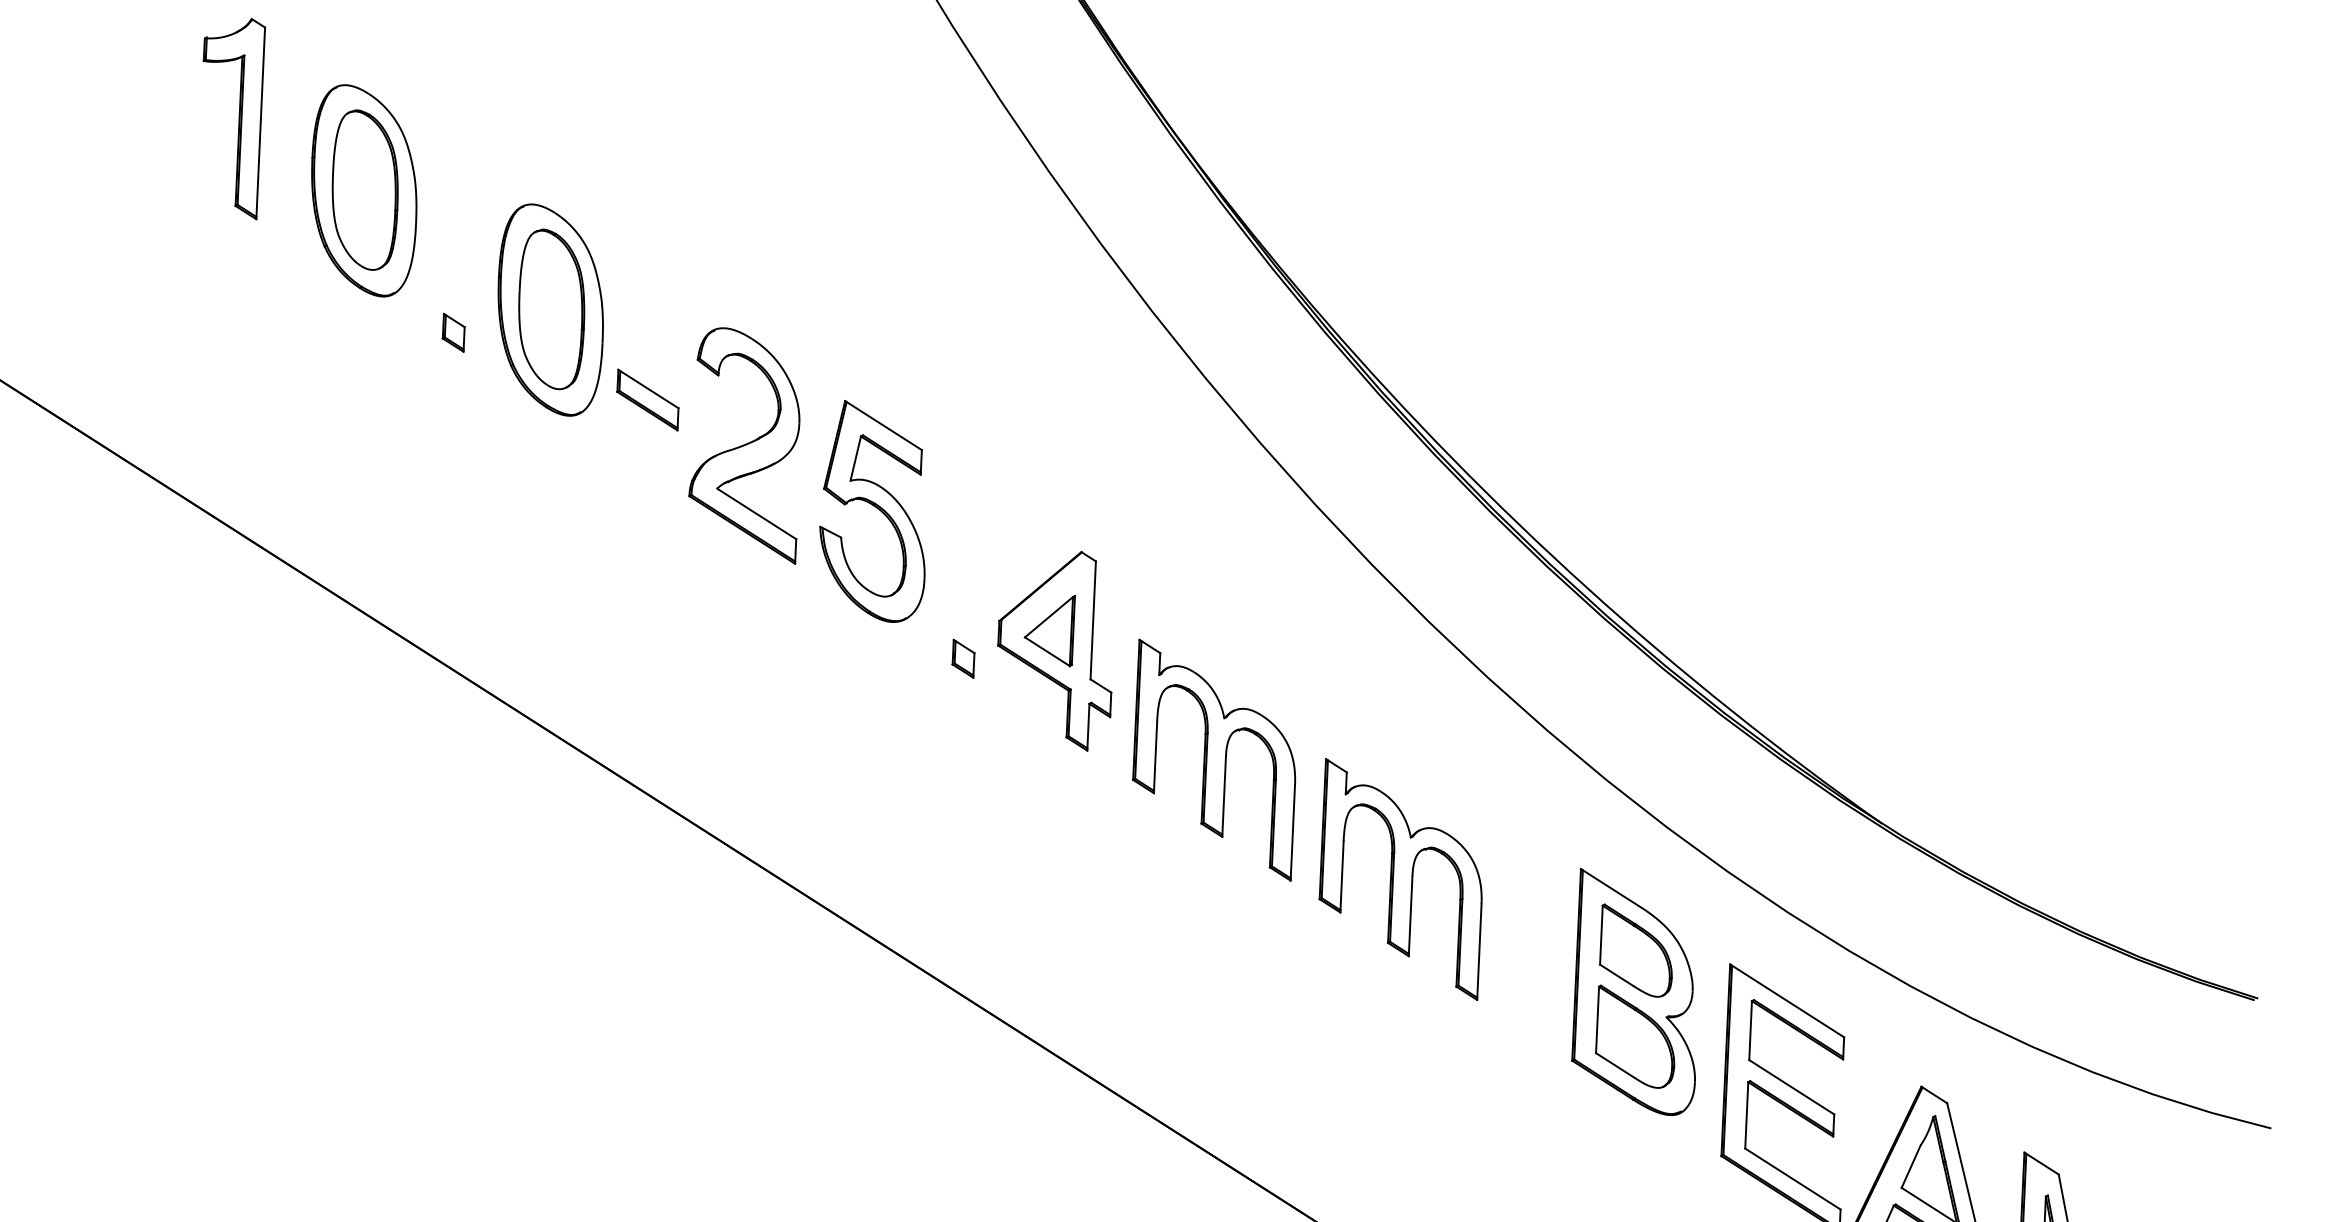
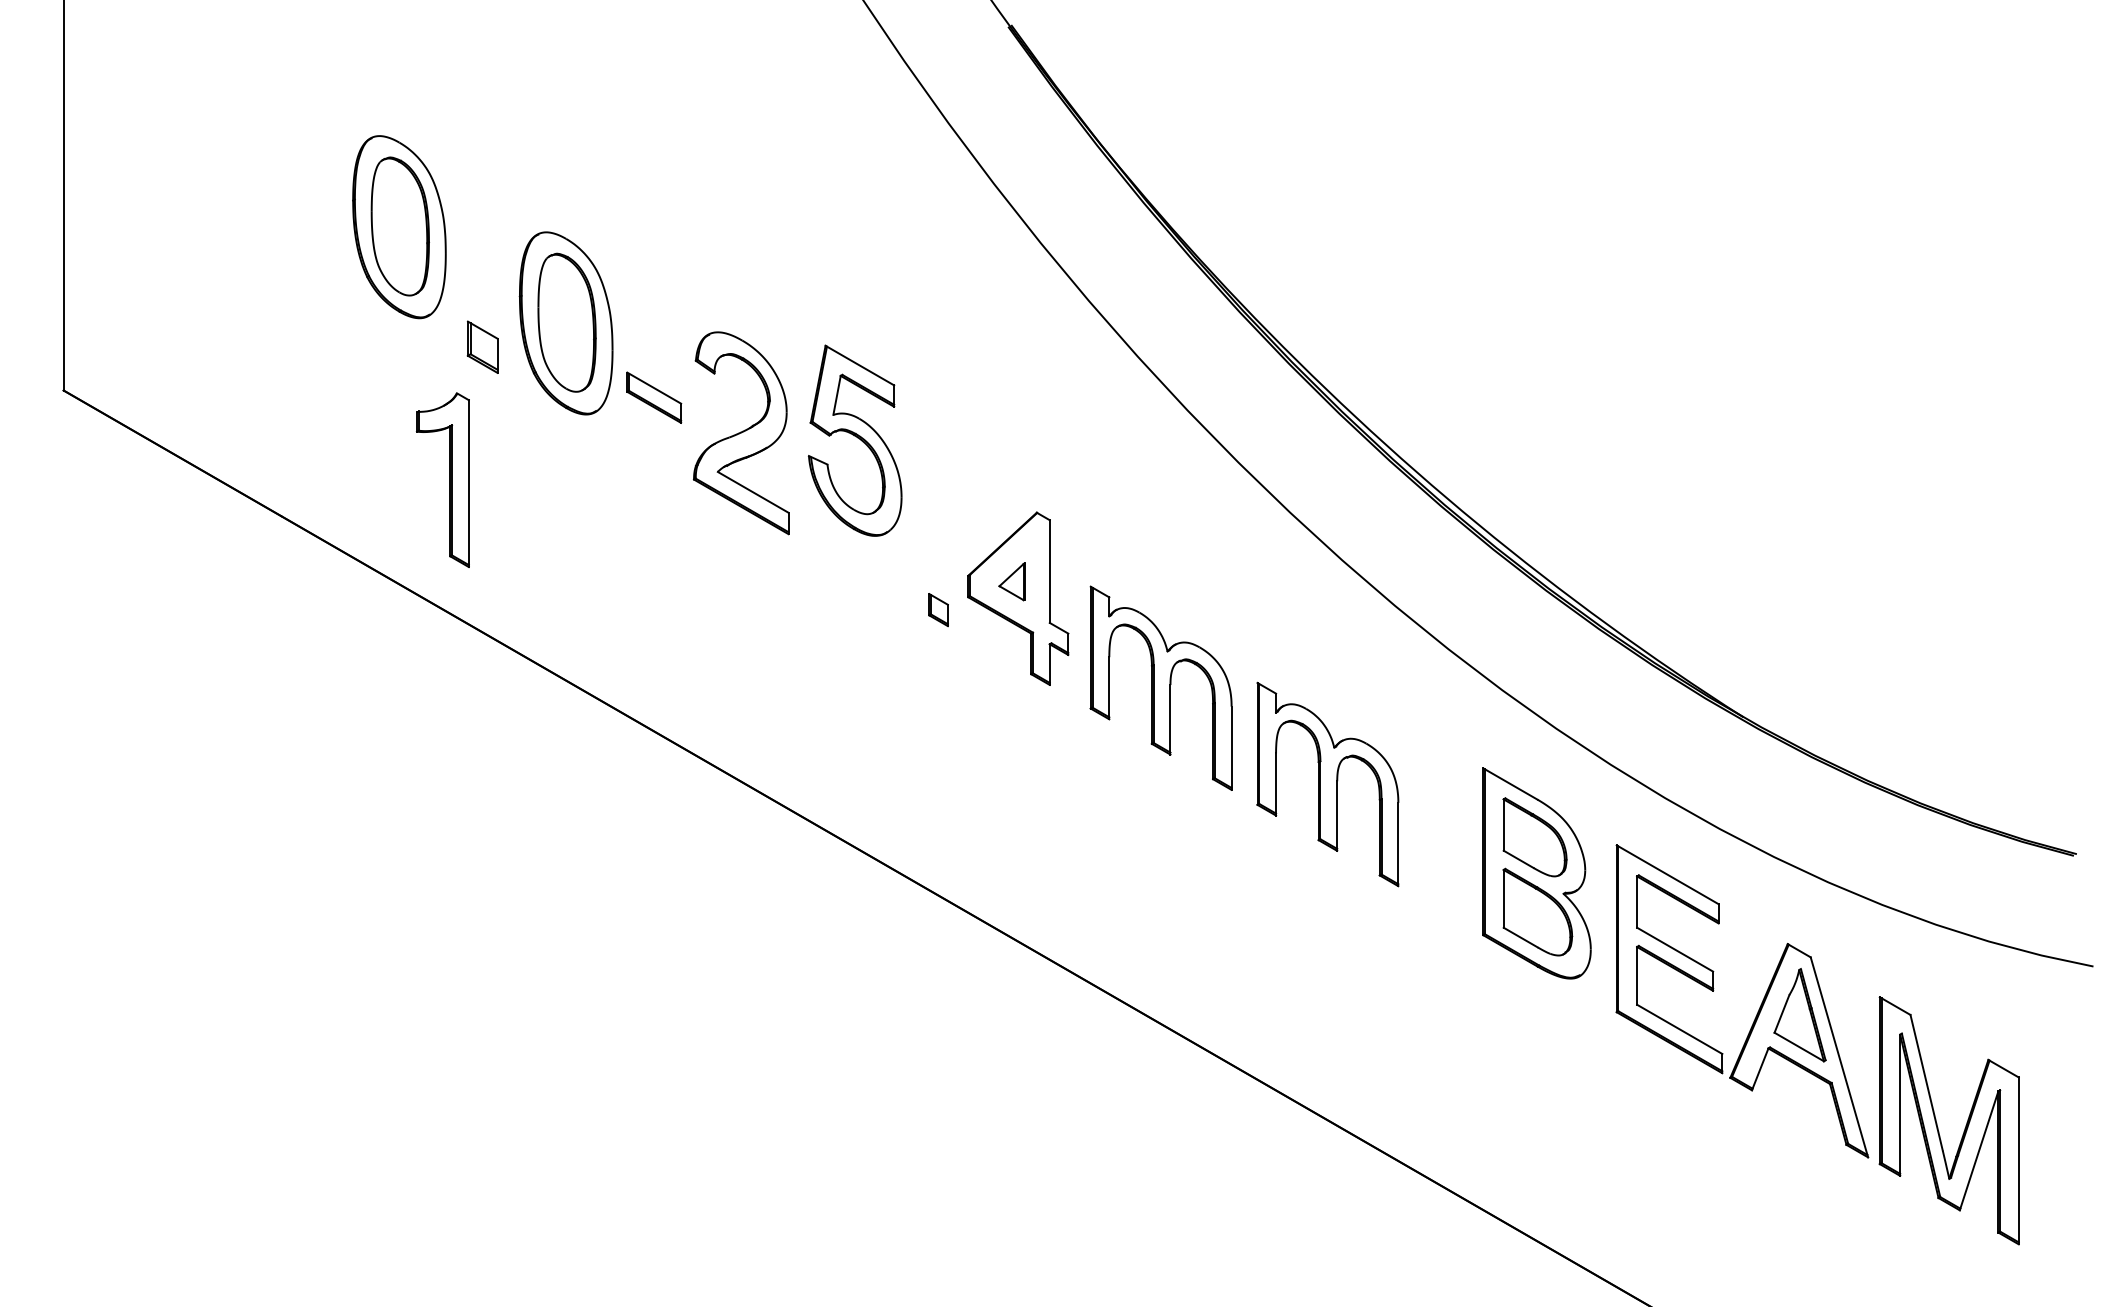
part: (238, 117) -> (449, 479), moved
part: (453, 332) -> (482, 346), size x1.6
part: (873, 511) -> (854, 440), moved
part: (1048, 629) -> (1011, 581), size x0.6

